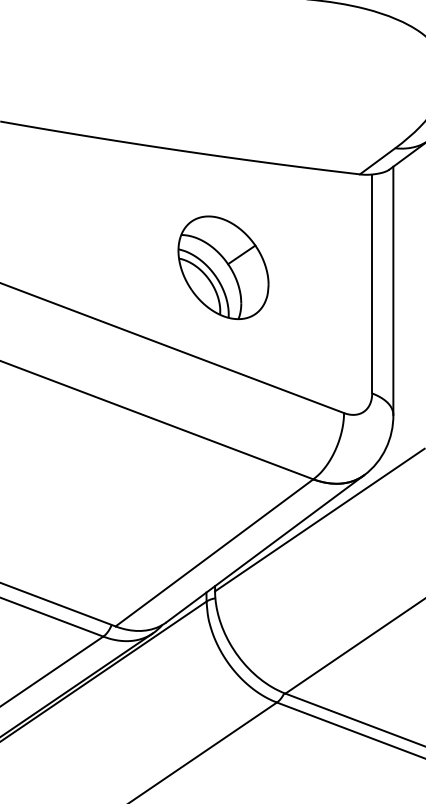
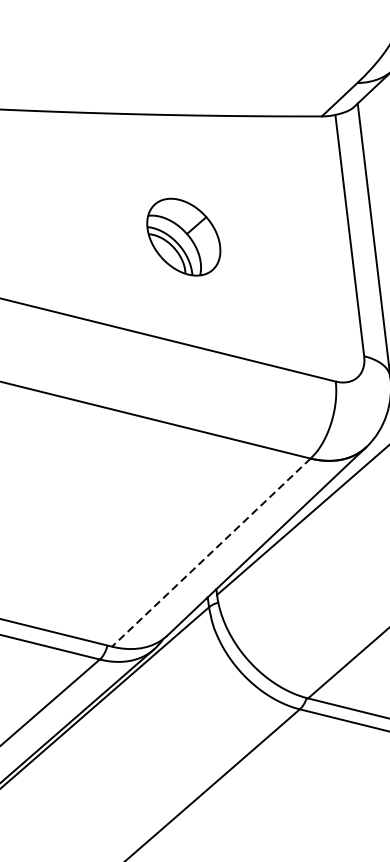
part: (223, 267) -> (183, 236), size x0.7
line: (214, 553) -> (211, 553), solid -> dashed

